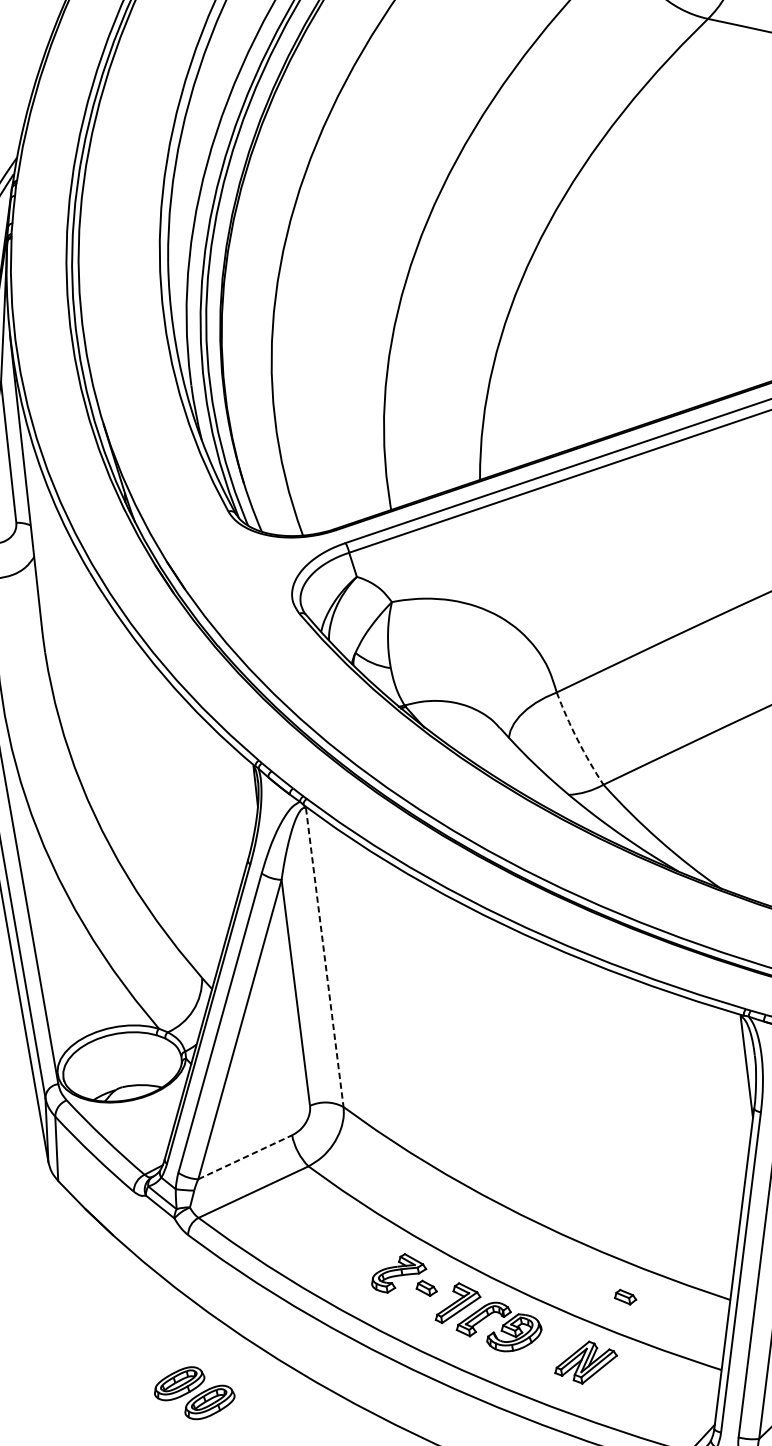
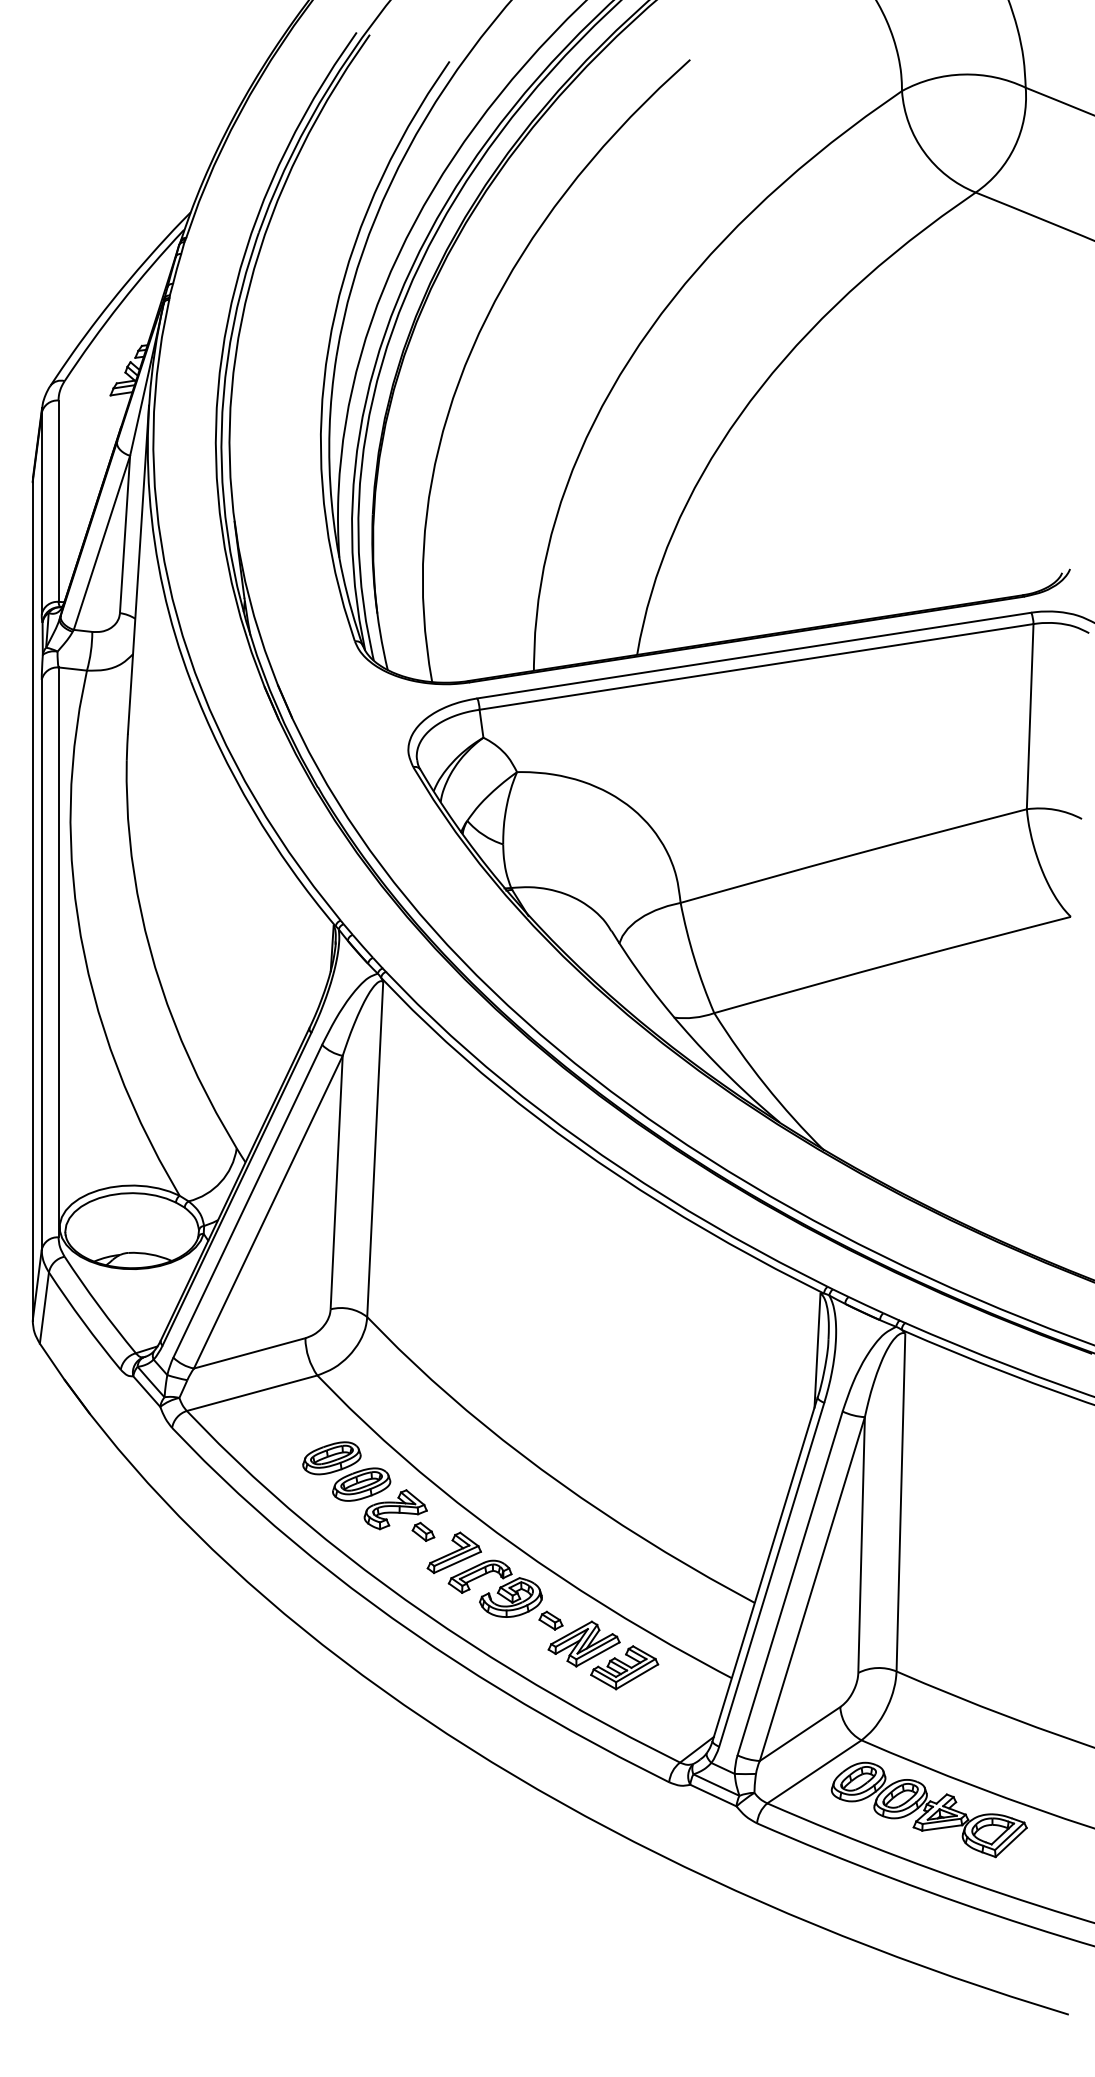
arc: (577, 739) -> (694, 958), dashed -> solid
line: (325, 957) -> (375, 1149), dashed -> solid
line: (245, 1157) -> (249, 1353), dashed -> solid
part: (624, 1297) -> (550, 1620), moved
part: (625, 1377) -> (624, 1667), added
part: (194, 1393) -> (346, 1471), moved

